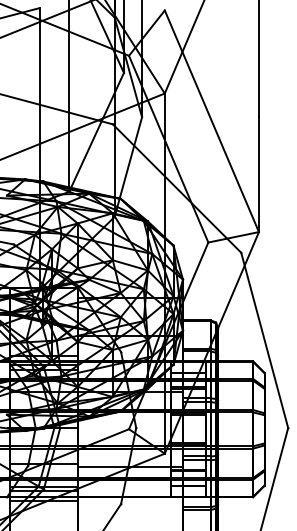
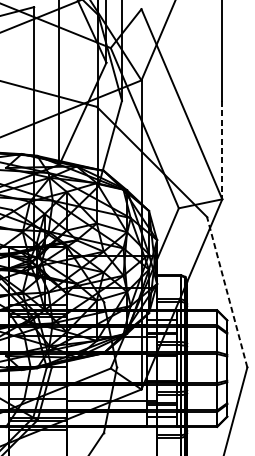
line: (258, 175) -> (221, 150), solid -> dashed
line: (264, 340) -> (227, 292), solid -> dashed

